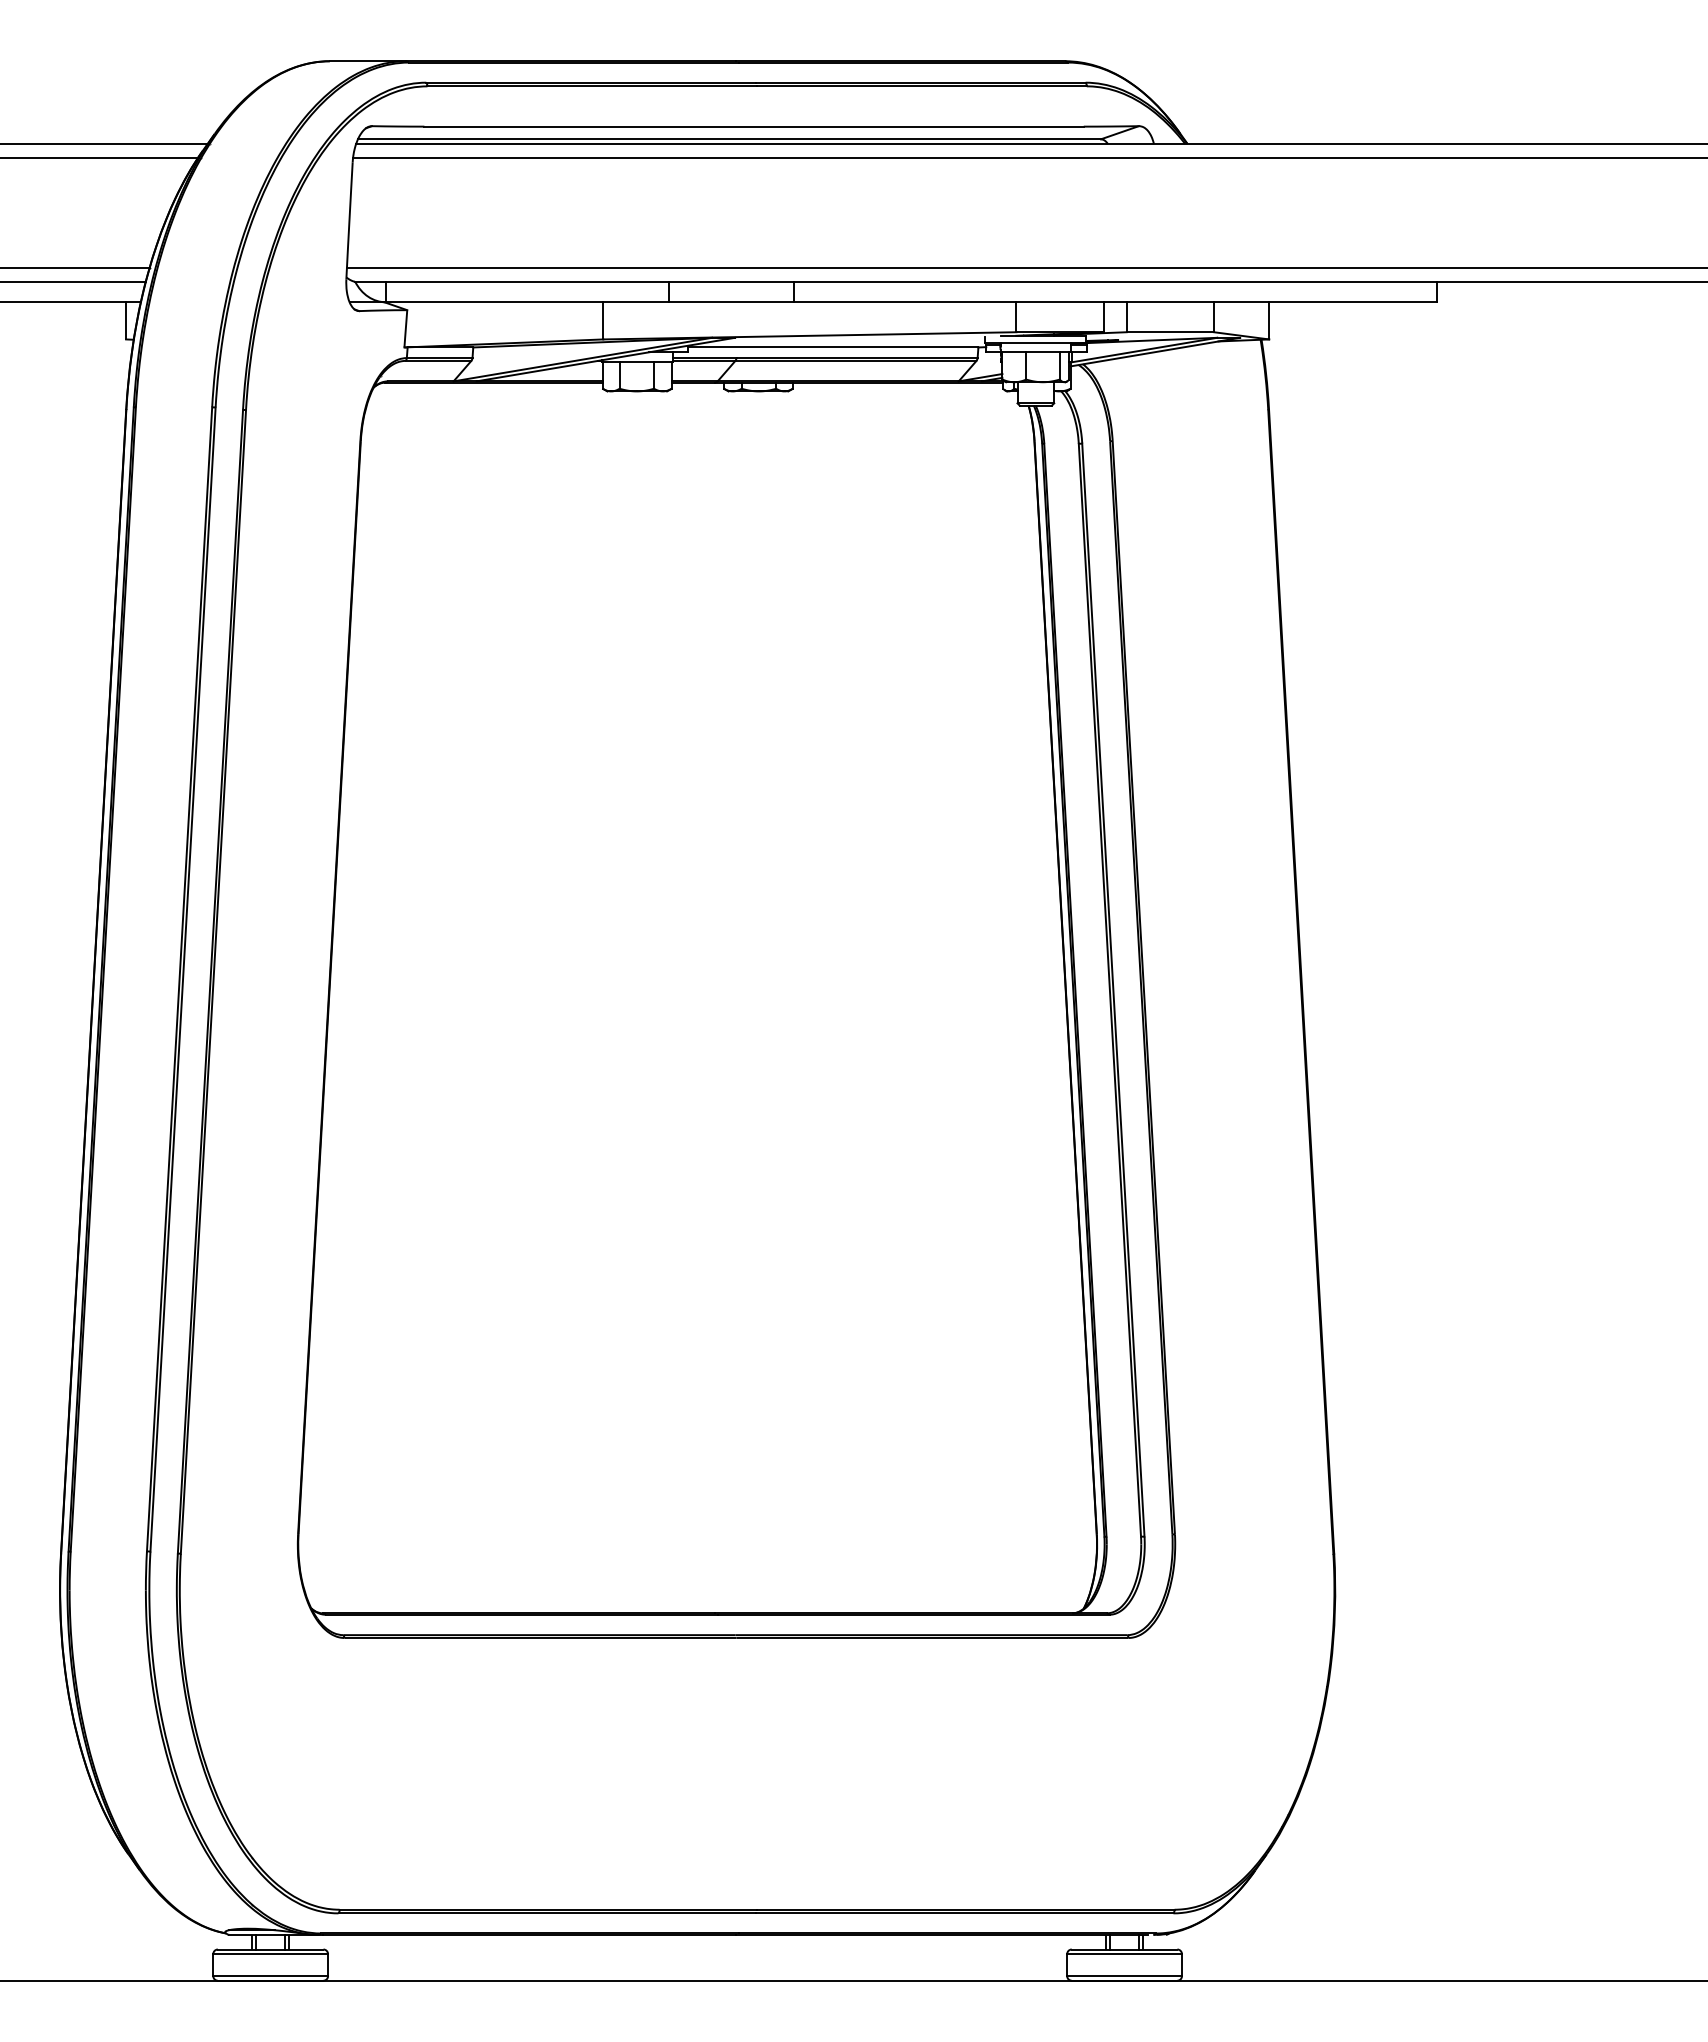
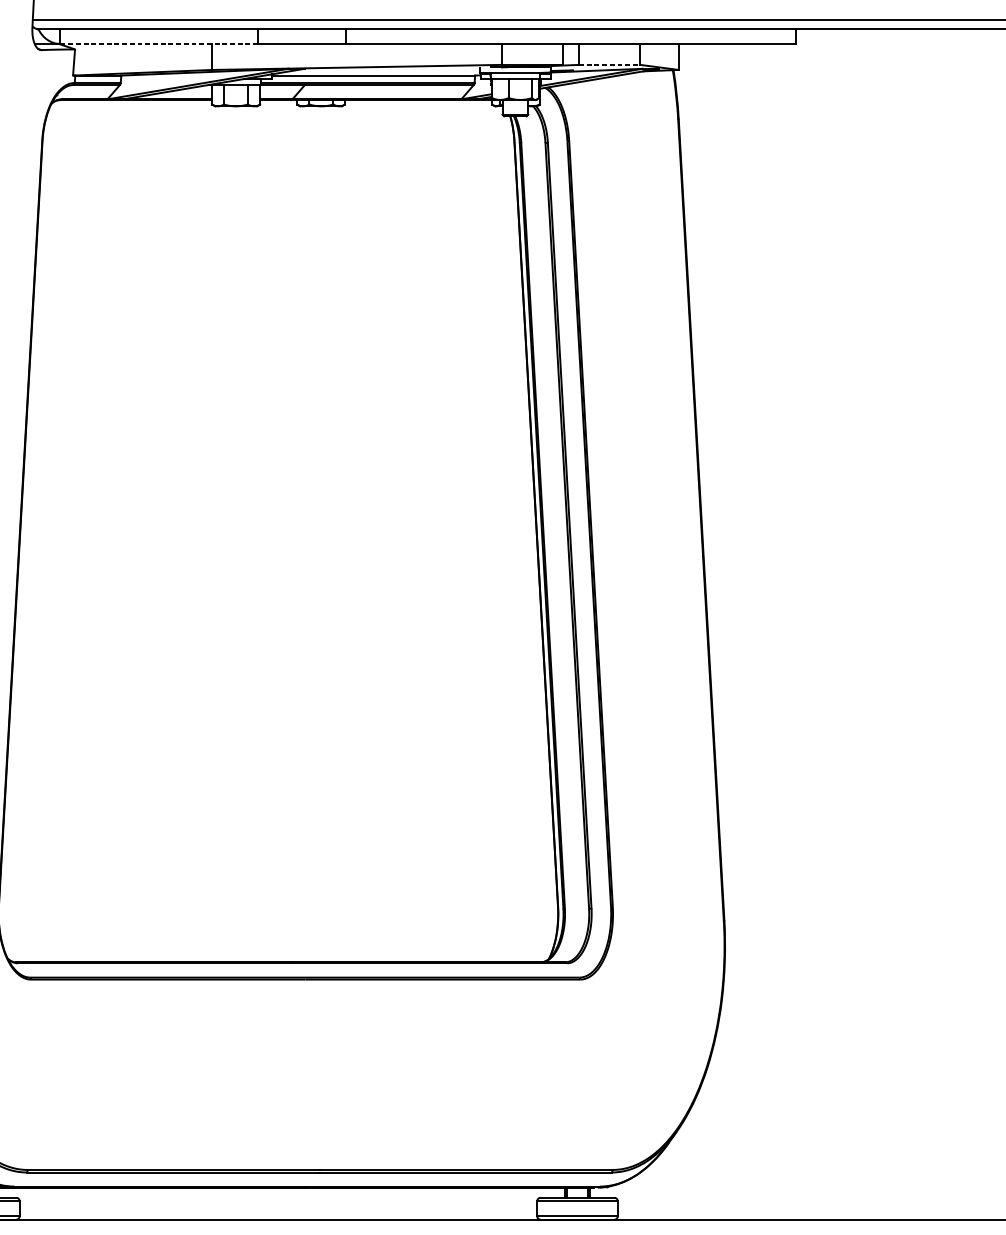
line: (526, 302) -> (158, 44), solid -> dashed
line: (1170, 332) -> (609, 65), solid -> dashed

